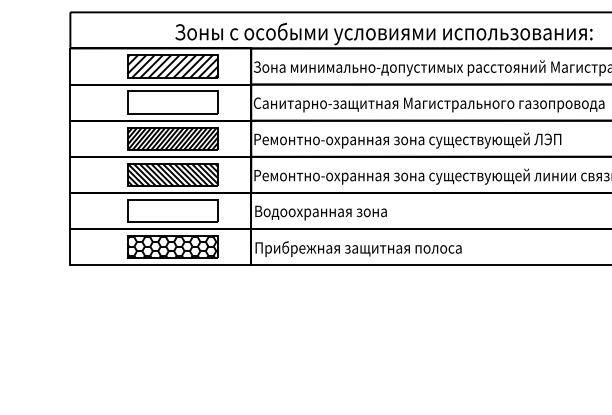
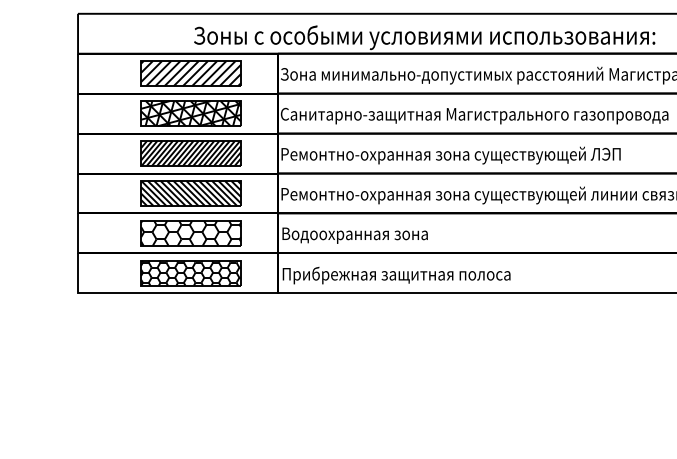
hatch: (172, 102) -> (190, 113), added
hatch: (172, 210) -> (190, 232), added

